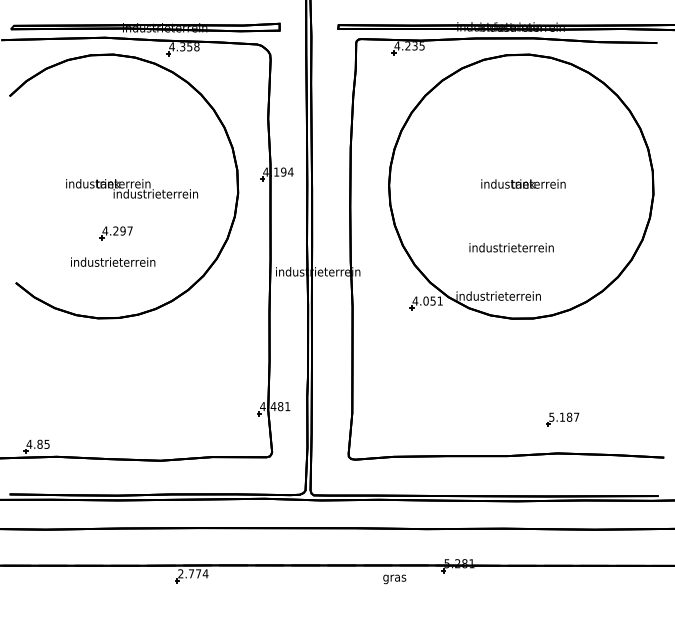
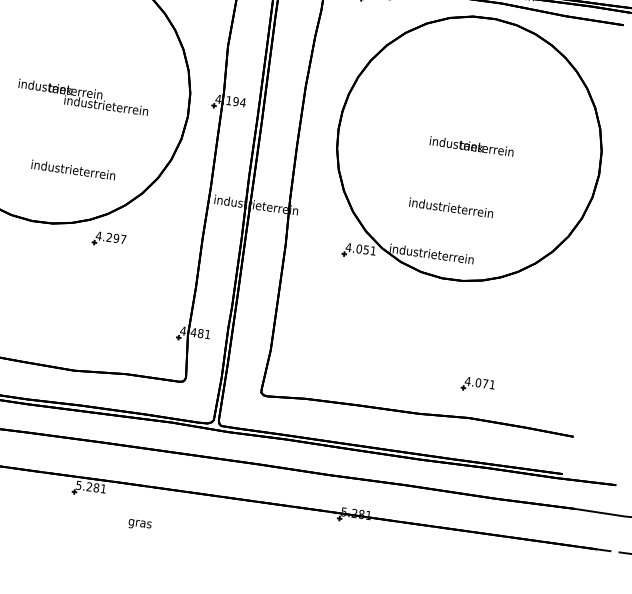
part: (115, 233) -> (108, 239), moved
text: (113, 261) -> (73, 169), moved
text: (564, 416) -> (480, 382), 5.187 -> 4.071
text: (193, 573) -> (91, 486), 2.774 -> 5.281
text: (394, 579) -> (139, 524), moved

